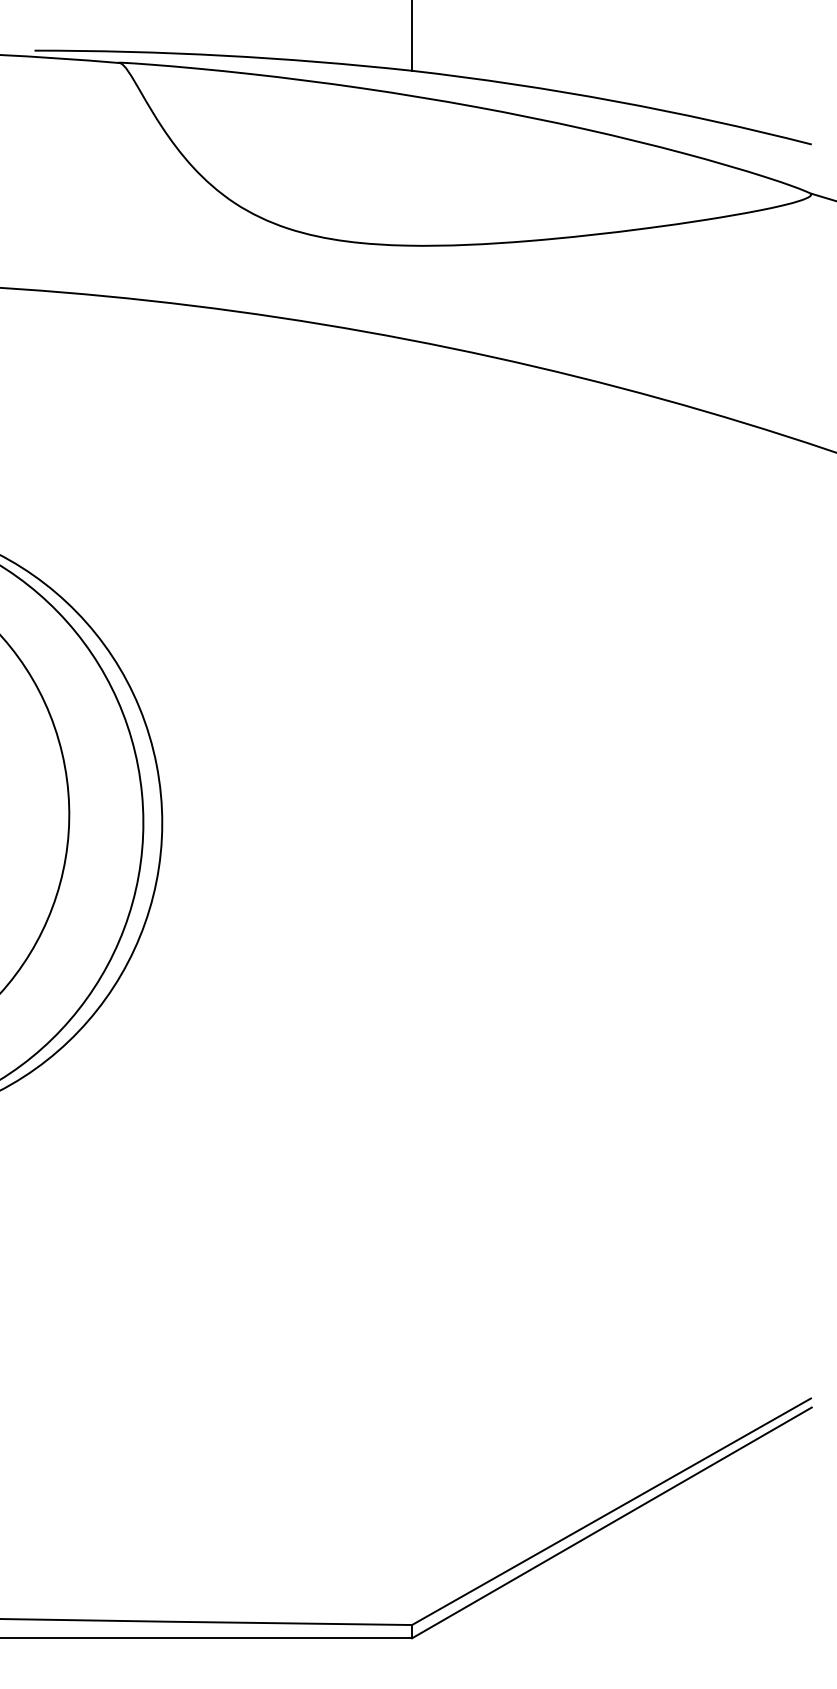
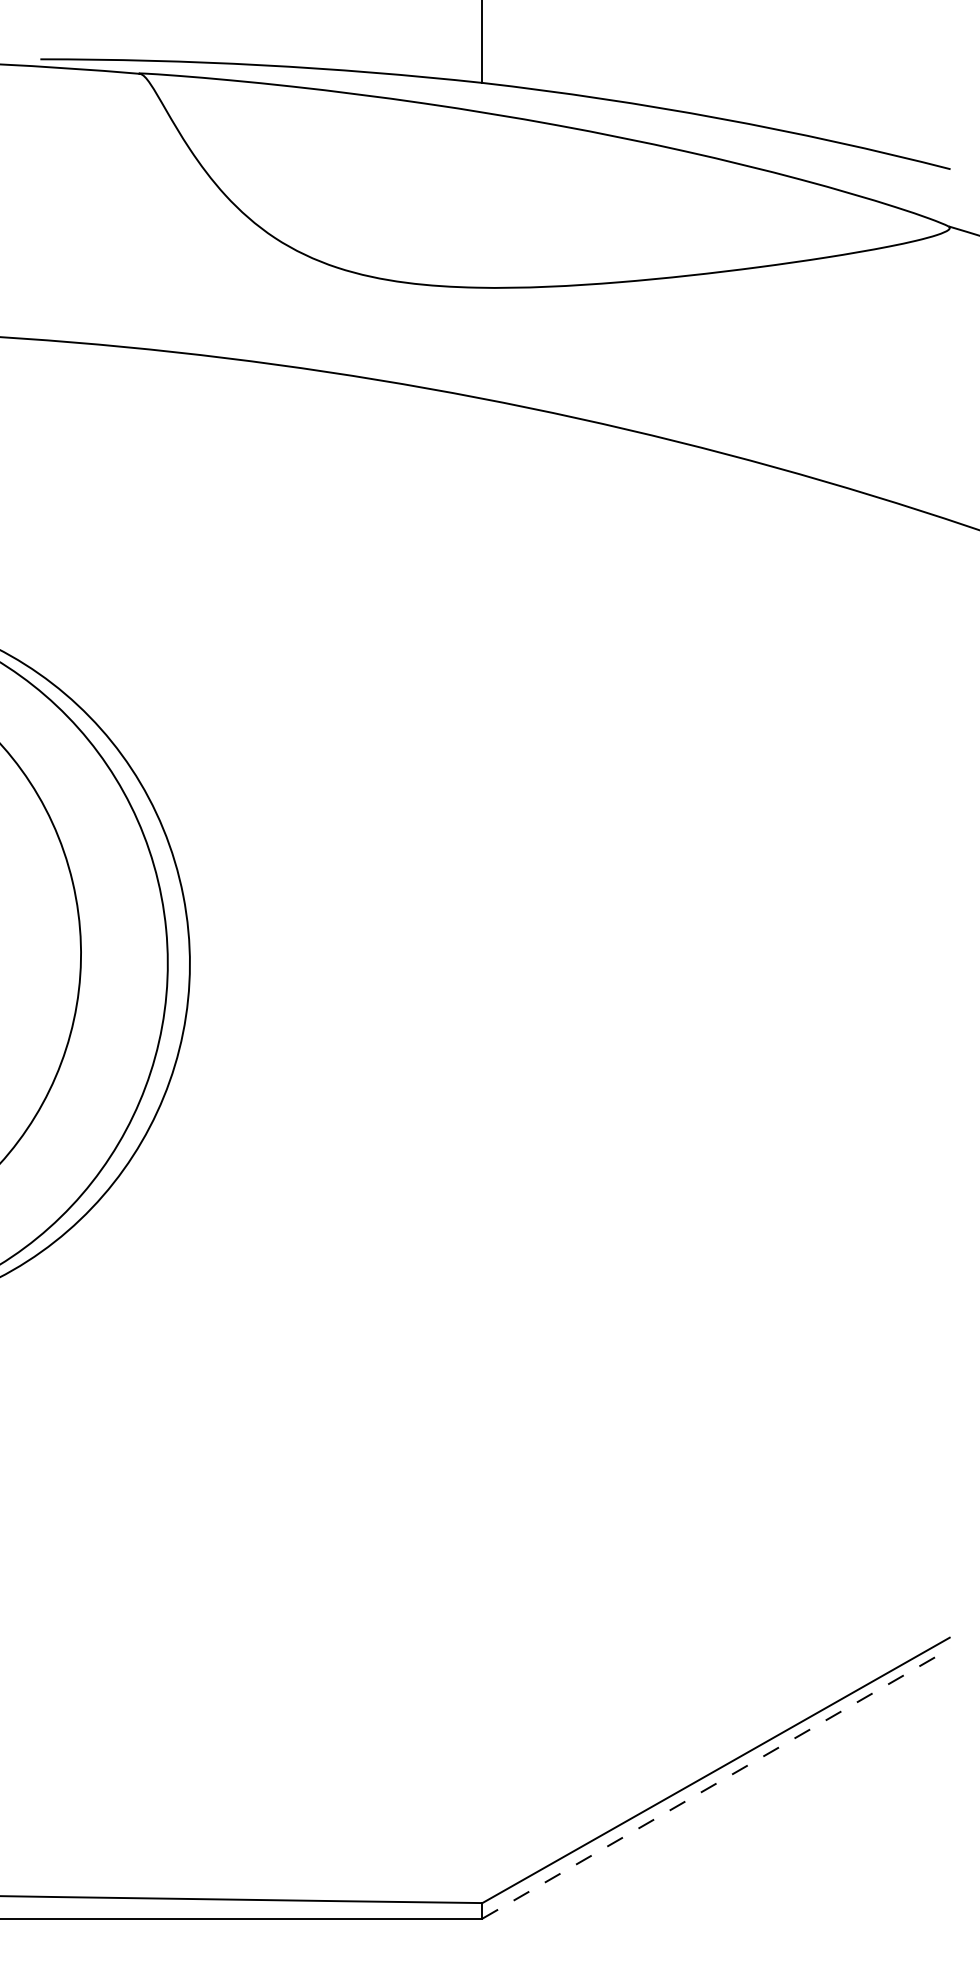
line: (611, 1522) -> (716, 1783), solid -> dashed

